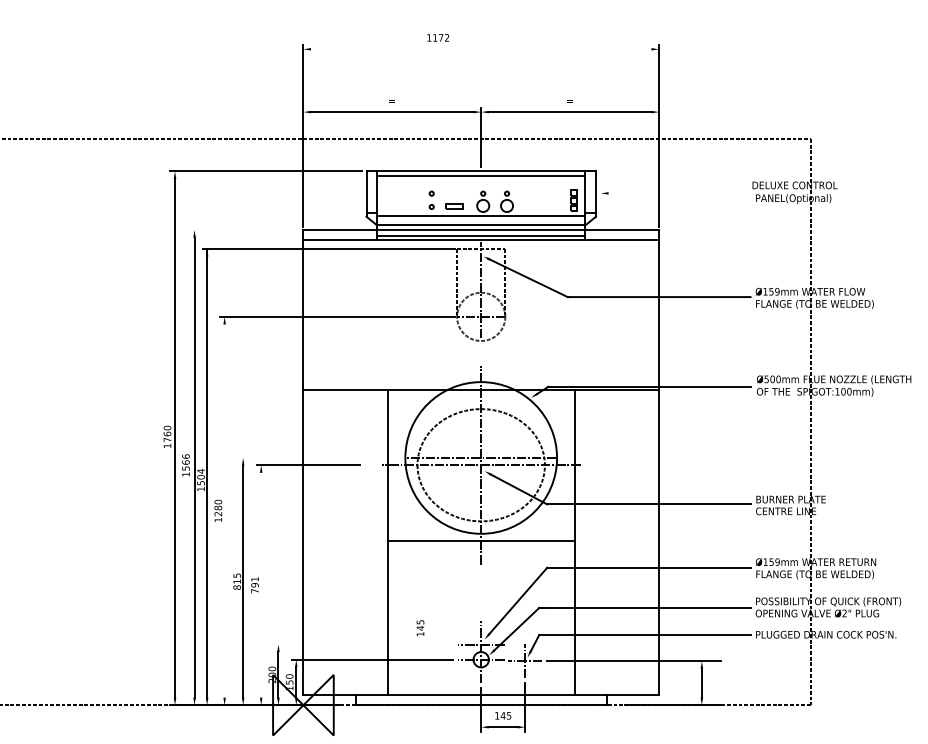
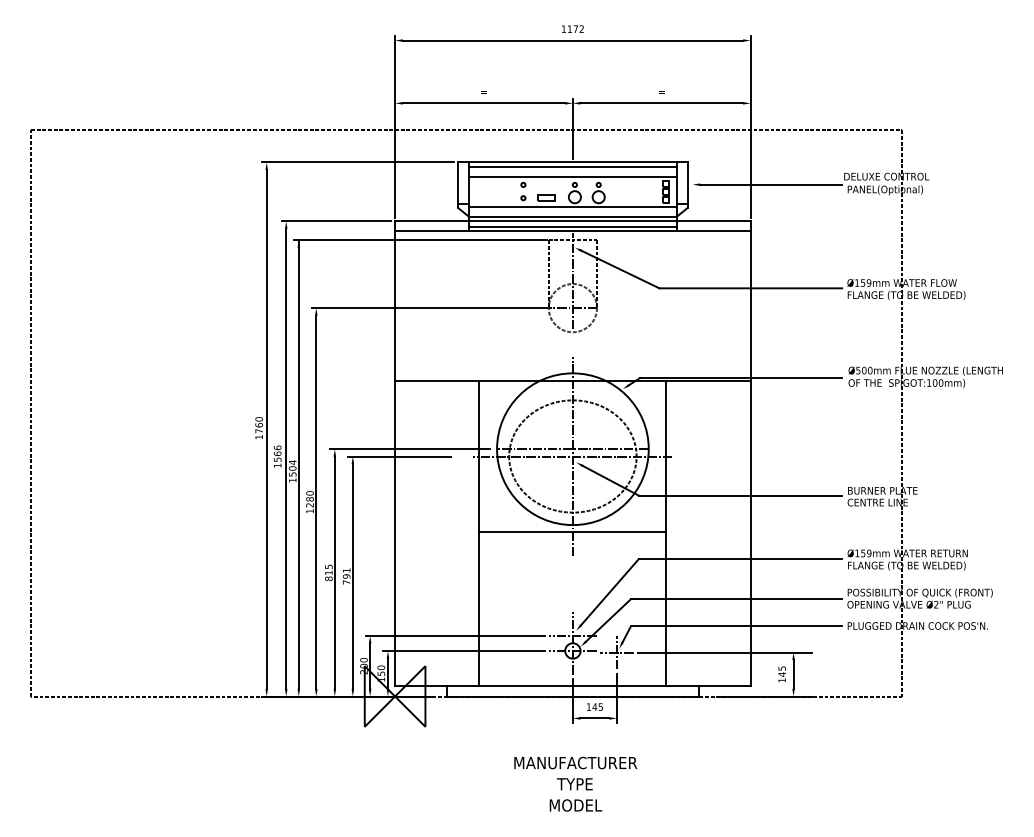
text: (437, 37) -> (572, 28), moved
line: (480, 49) -> (572, 40), added
line: (480, 185) -> (572, 176), added
line: (679, 193) -> (771, 184), added
line: (243, 230) -> (335, 221), added
line: (317, 458) -> (409, 449), added
line: (224, 510) -> (316, 501), added
line: (260, 585) -> (352, 576), added
text: (419, 628) -> (781, 674), moved
line: (362, 644) -> (454, 635), added

